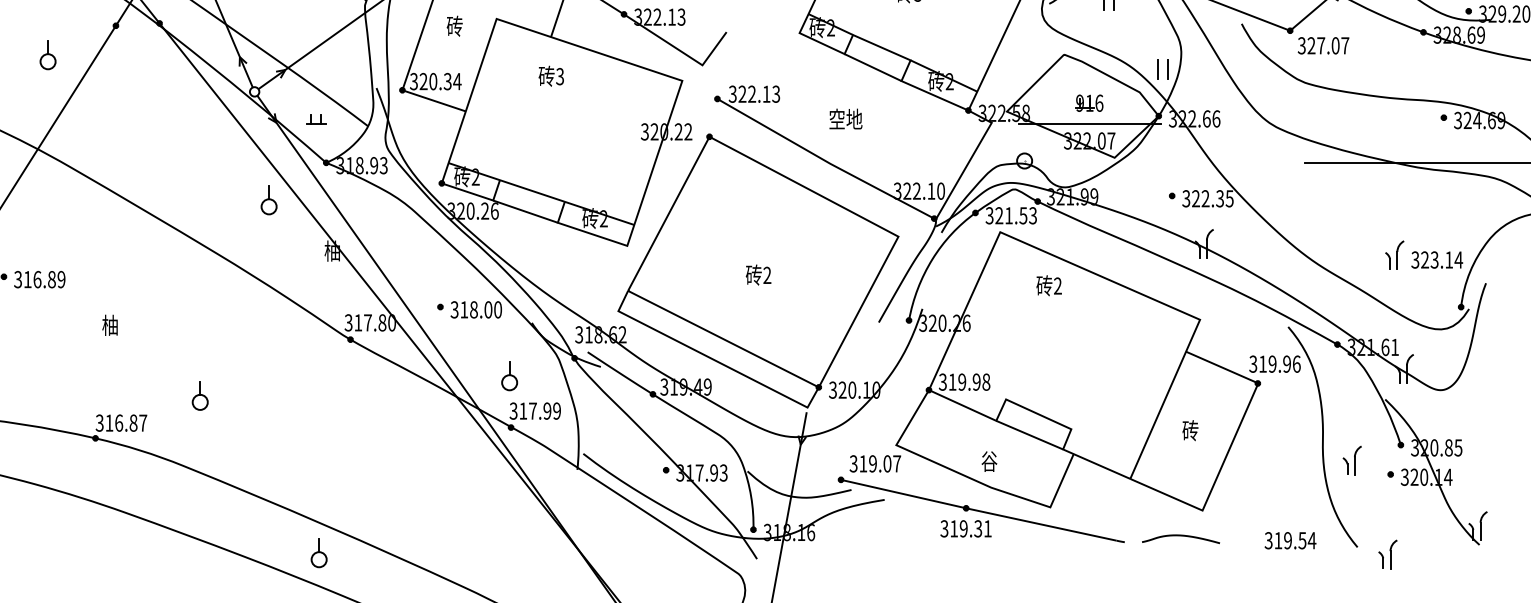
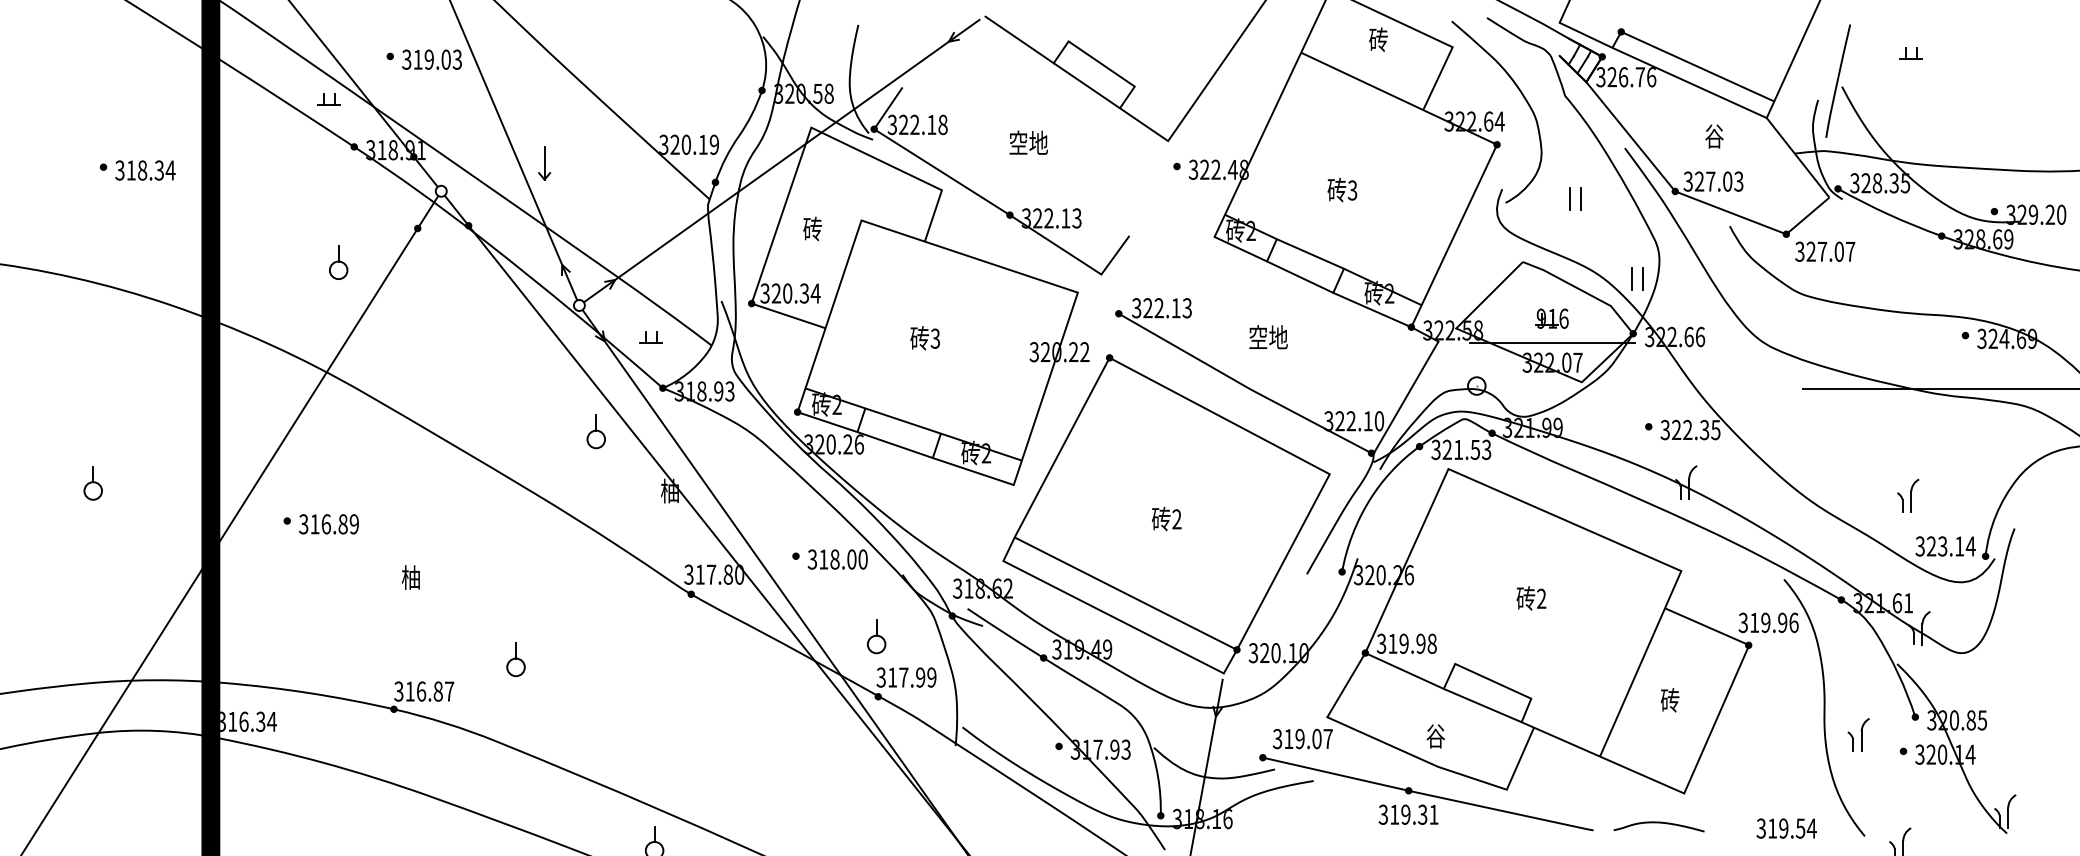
text: (550, 76) -> (924, 338), moved
text: (1437, 260) -> (1945, 546), moved
text: (1049, 285) -> (1531, 598), moved

